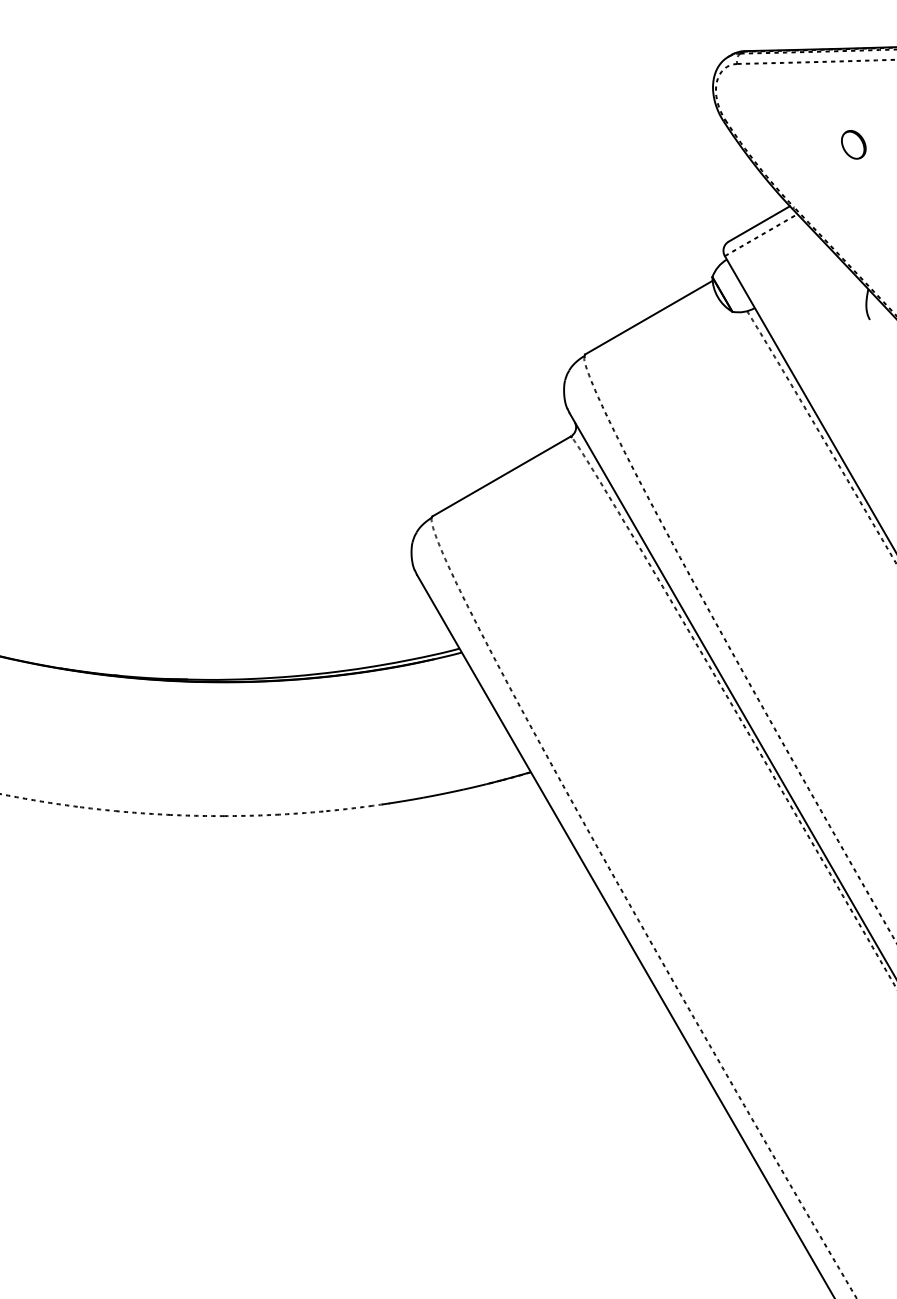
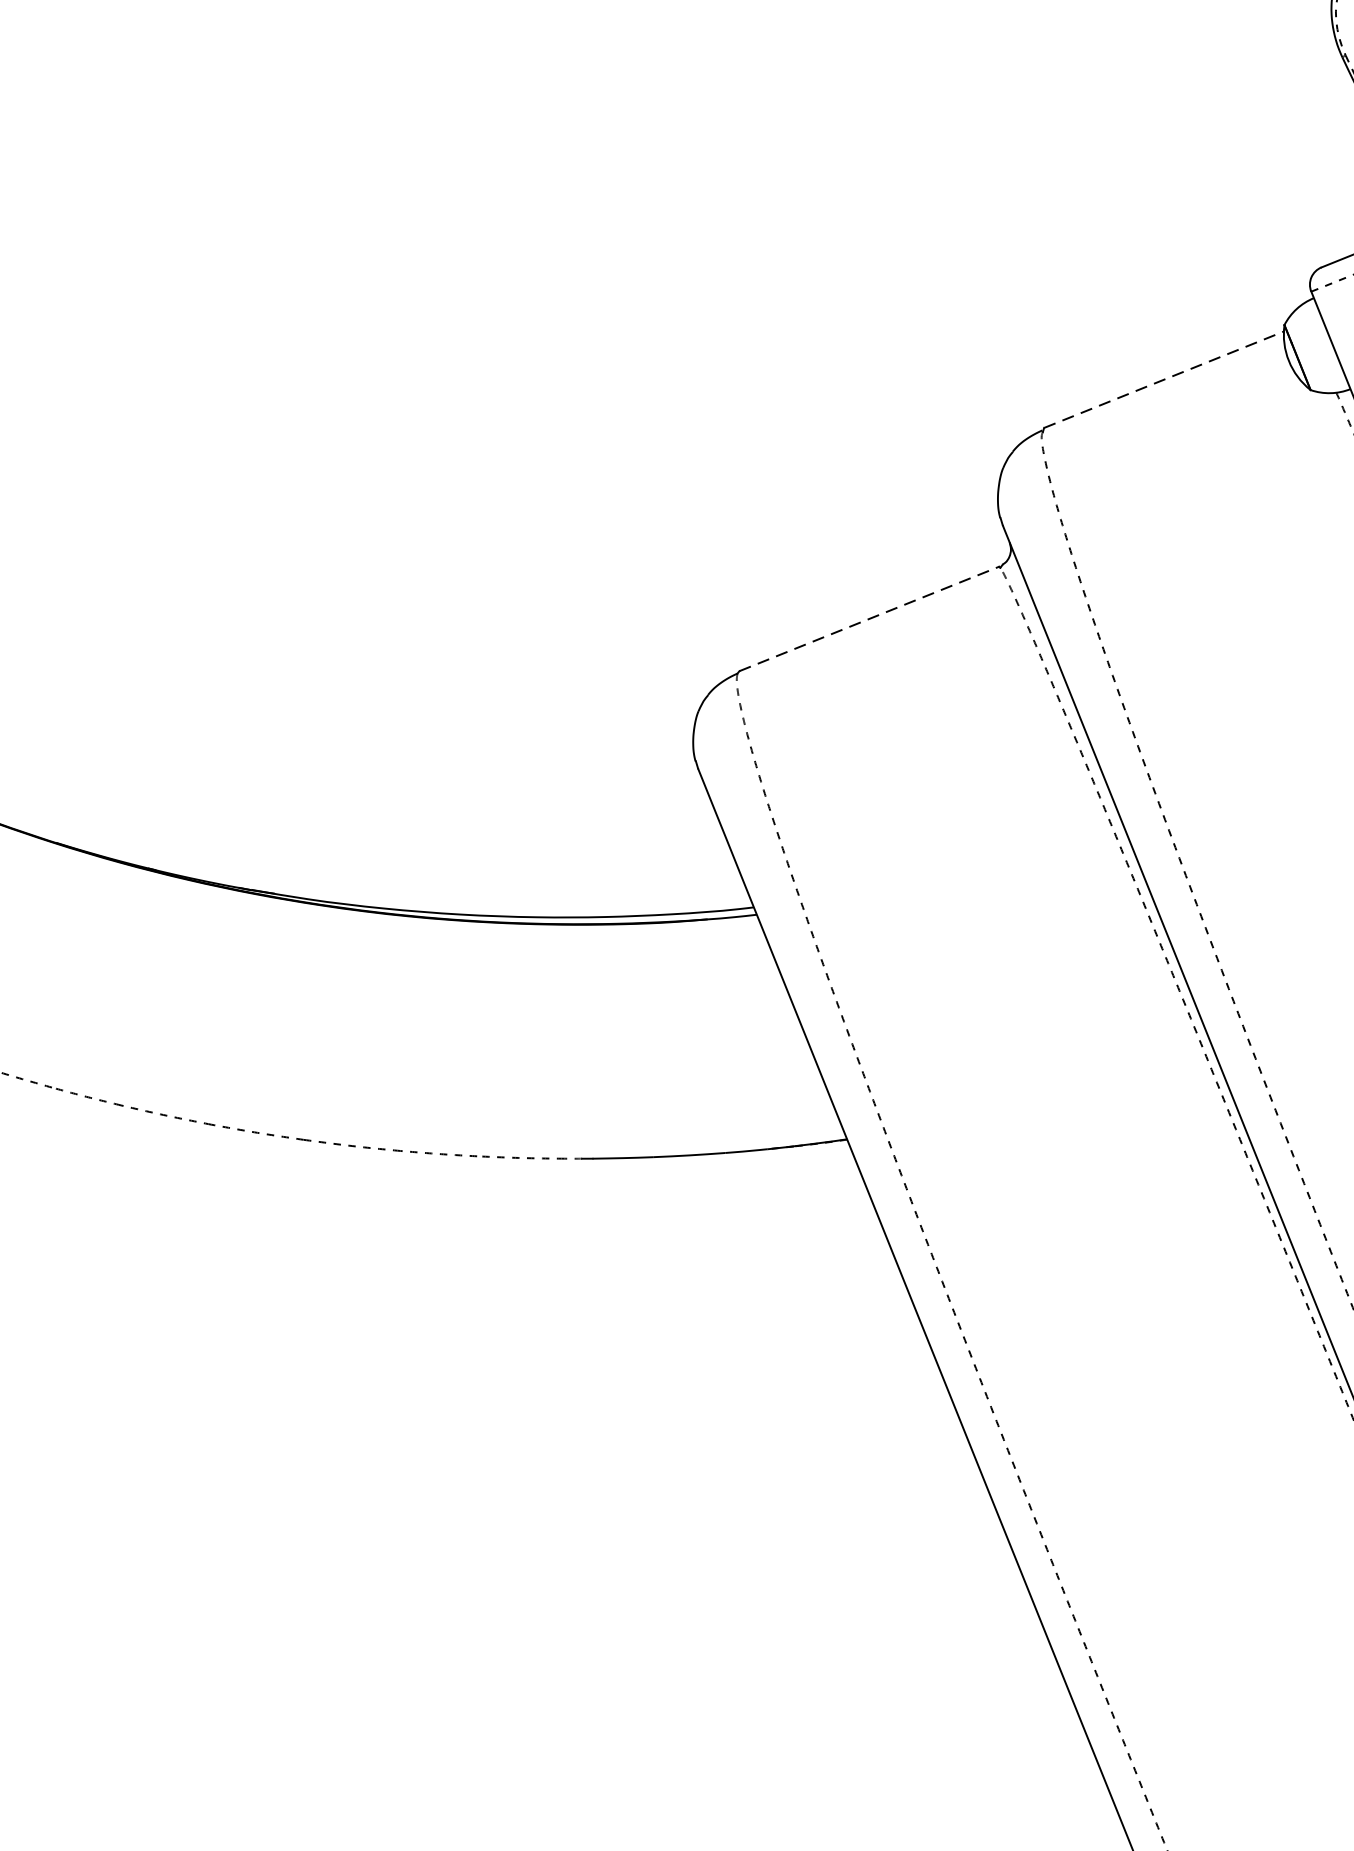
line: (648, 317) -> (1163, 379), solid -> dashed
line: (501, 476) -> (869, 618), solid -> dashed

